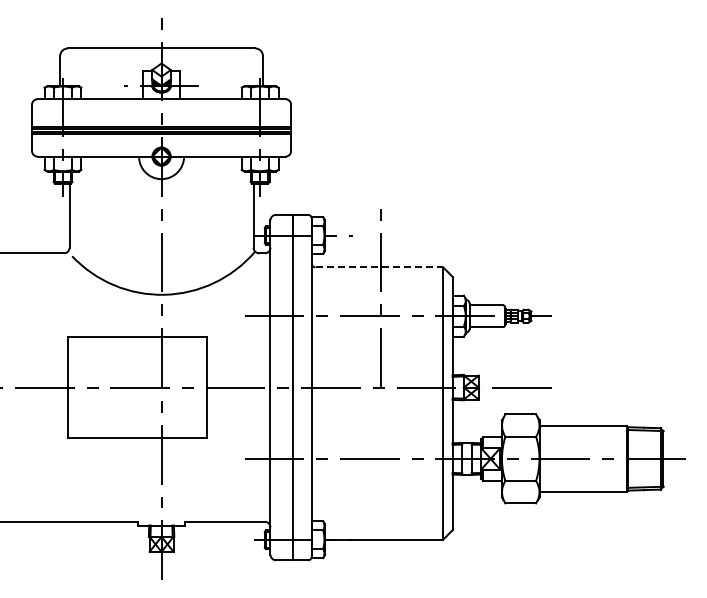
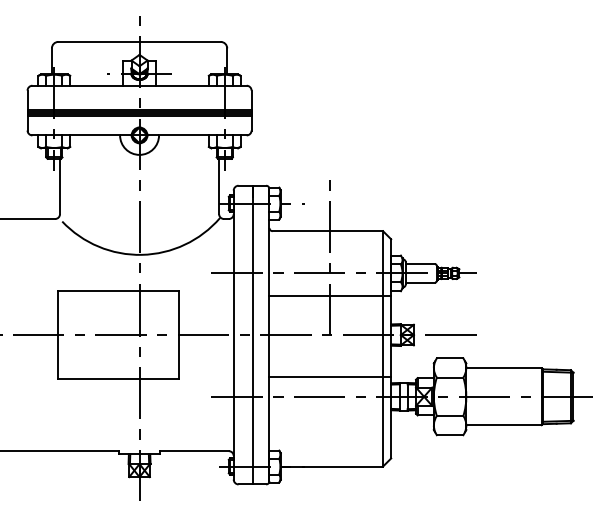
line: (379, 267) -> (327, 231), dashed -> solid
line: (381, 342) -> (329, 296), added
line: (381, 436) -> (329, 377), added

